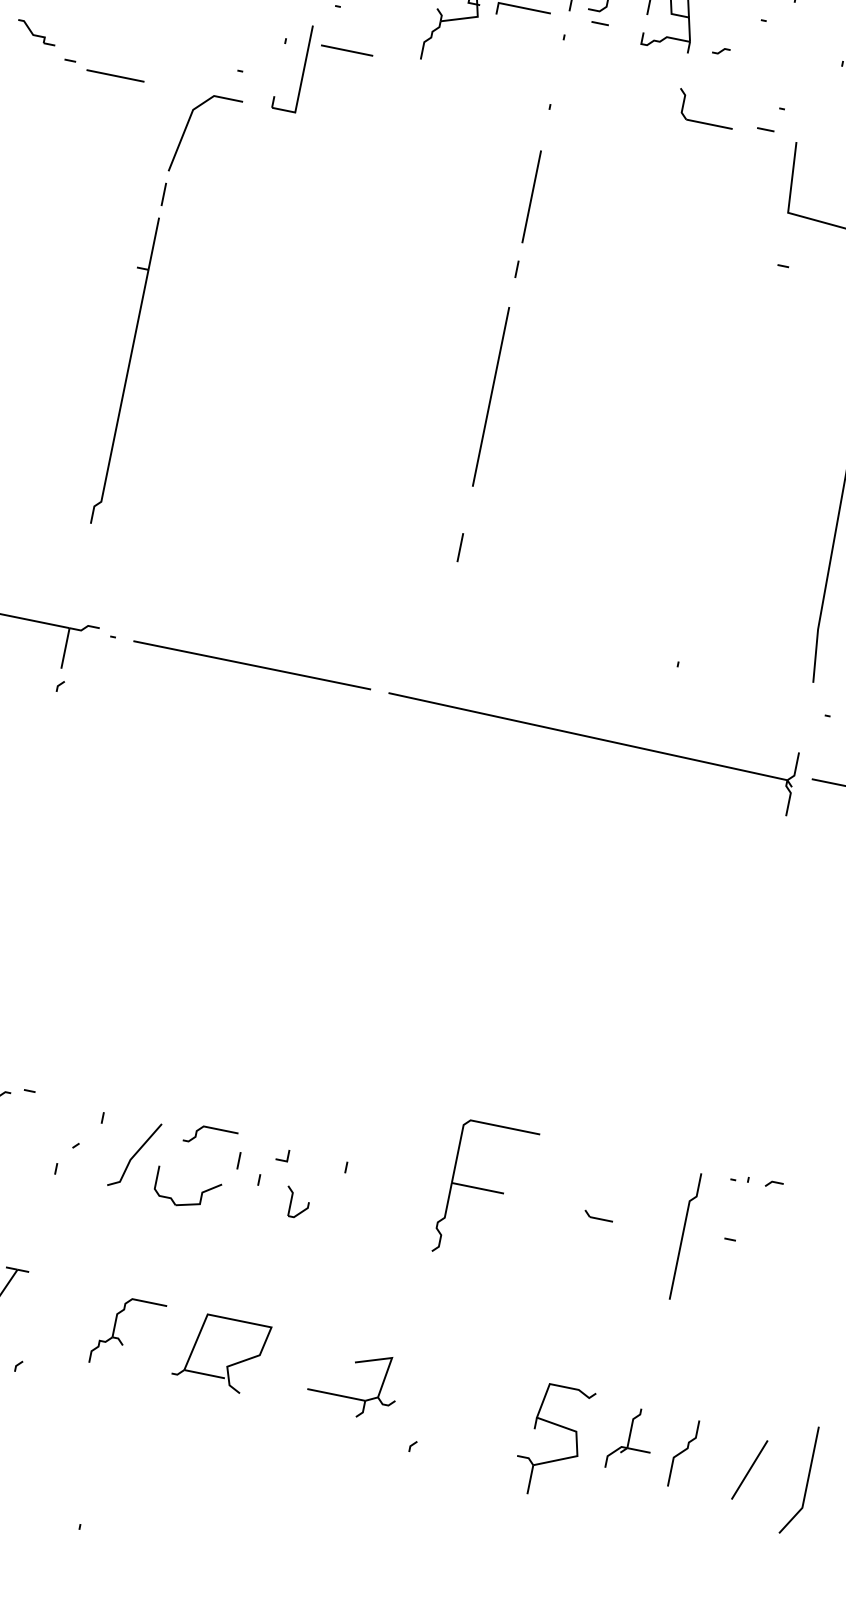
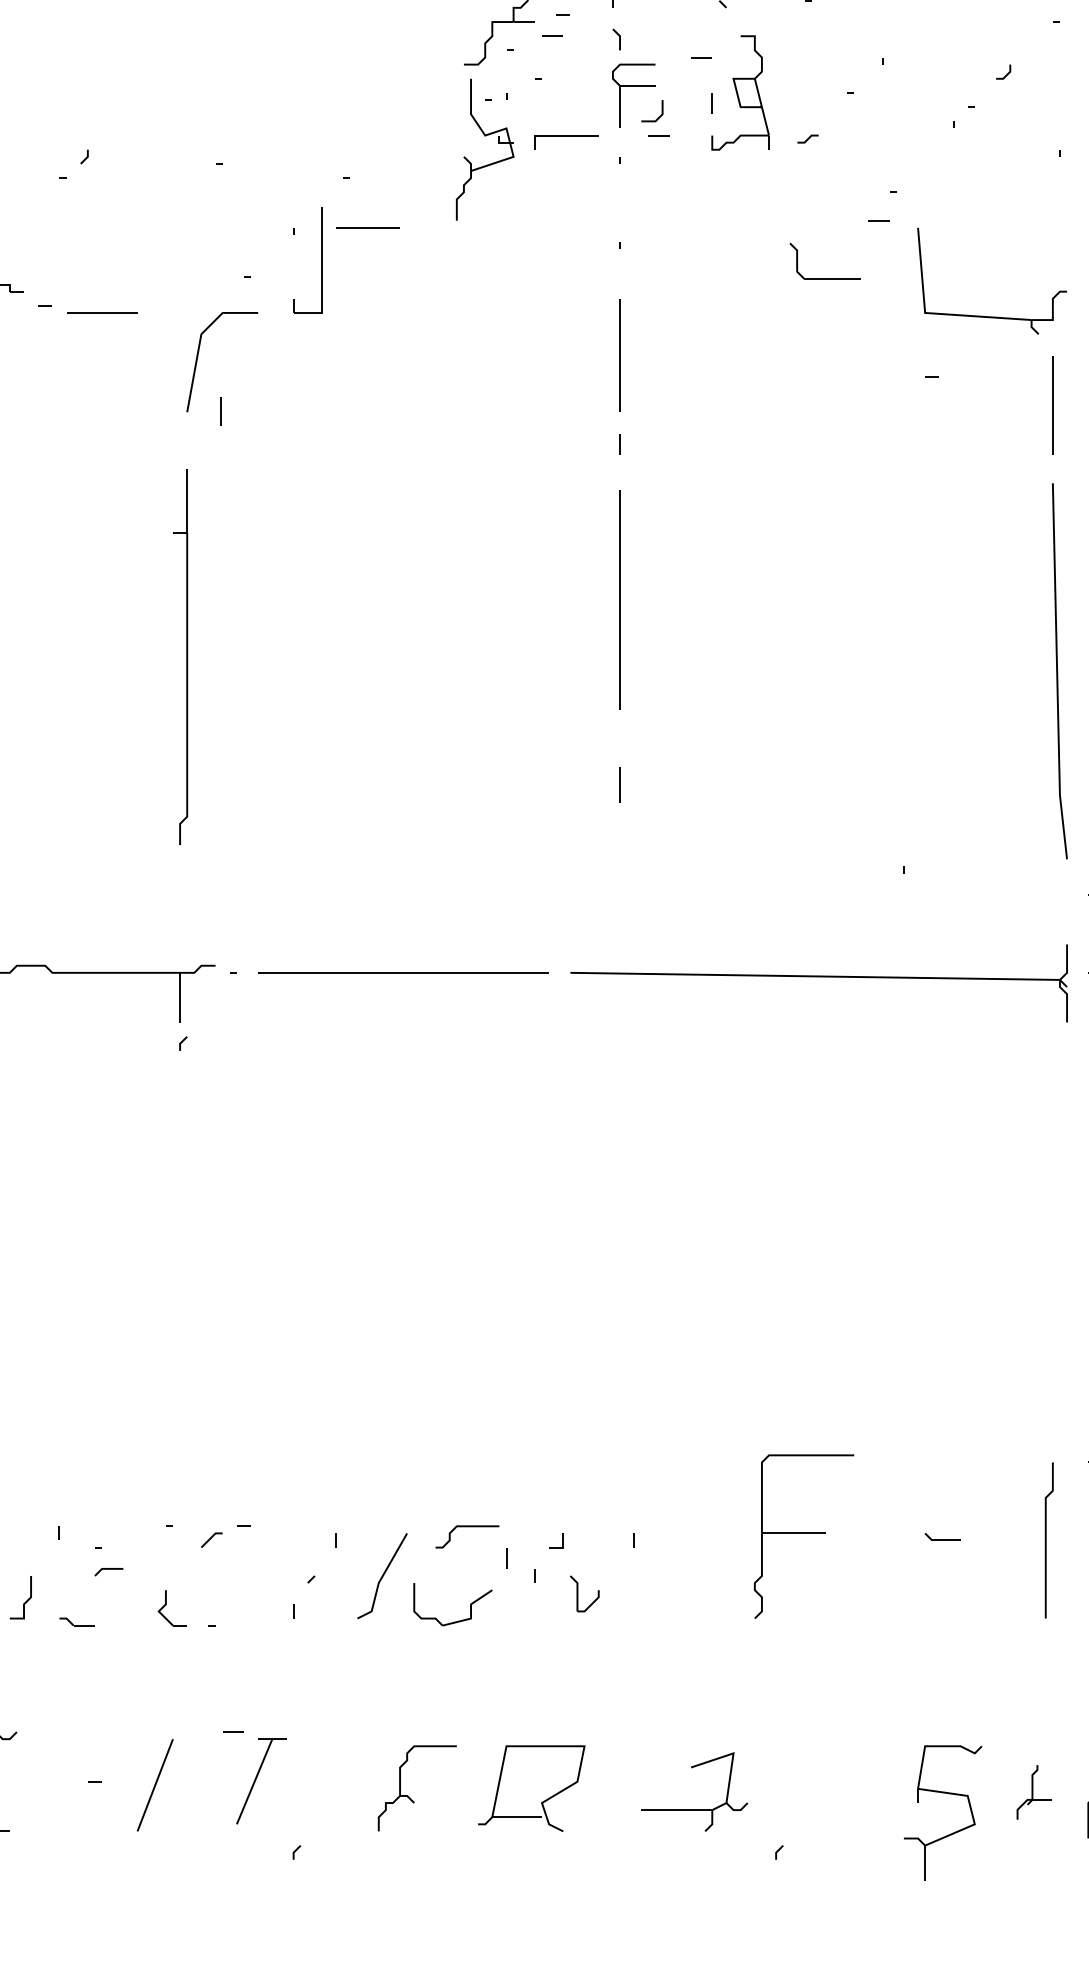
part: (702, 122) -> (824, 278), moved
line: (163, 194) -> (220, 411), moved
part: (631, 1440) -> (1034, 1792), size x0.7

